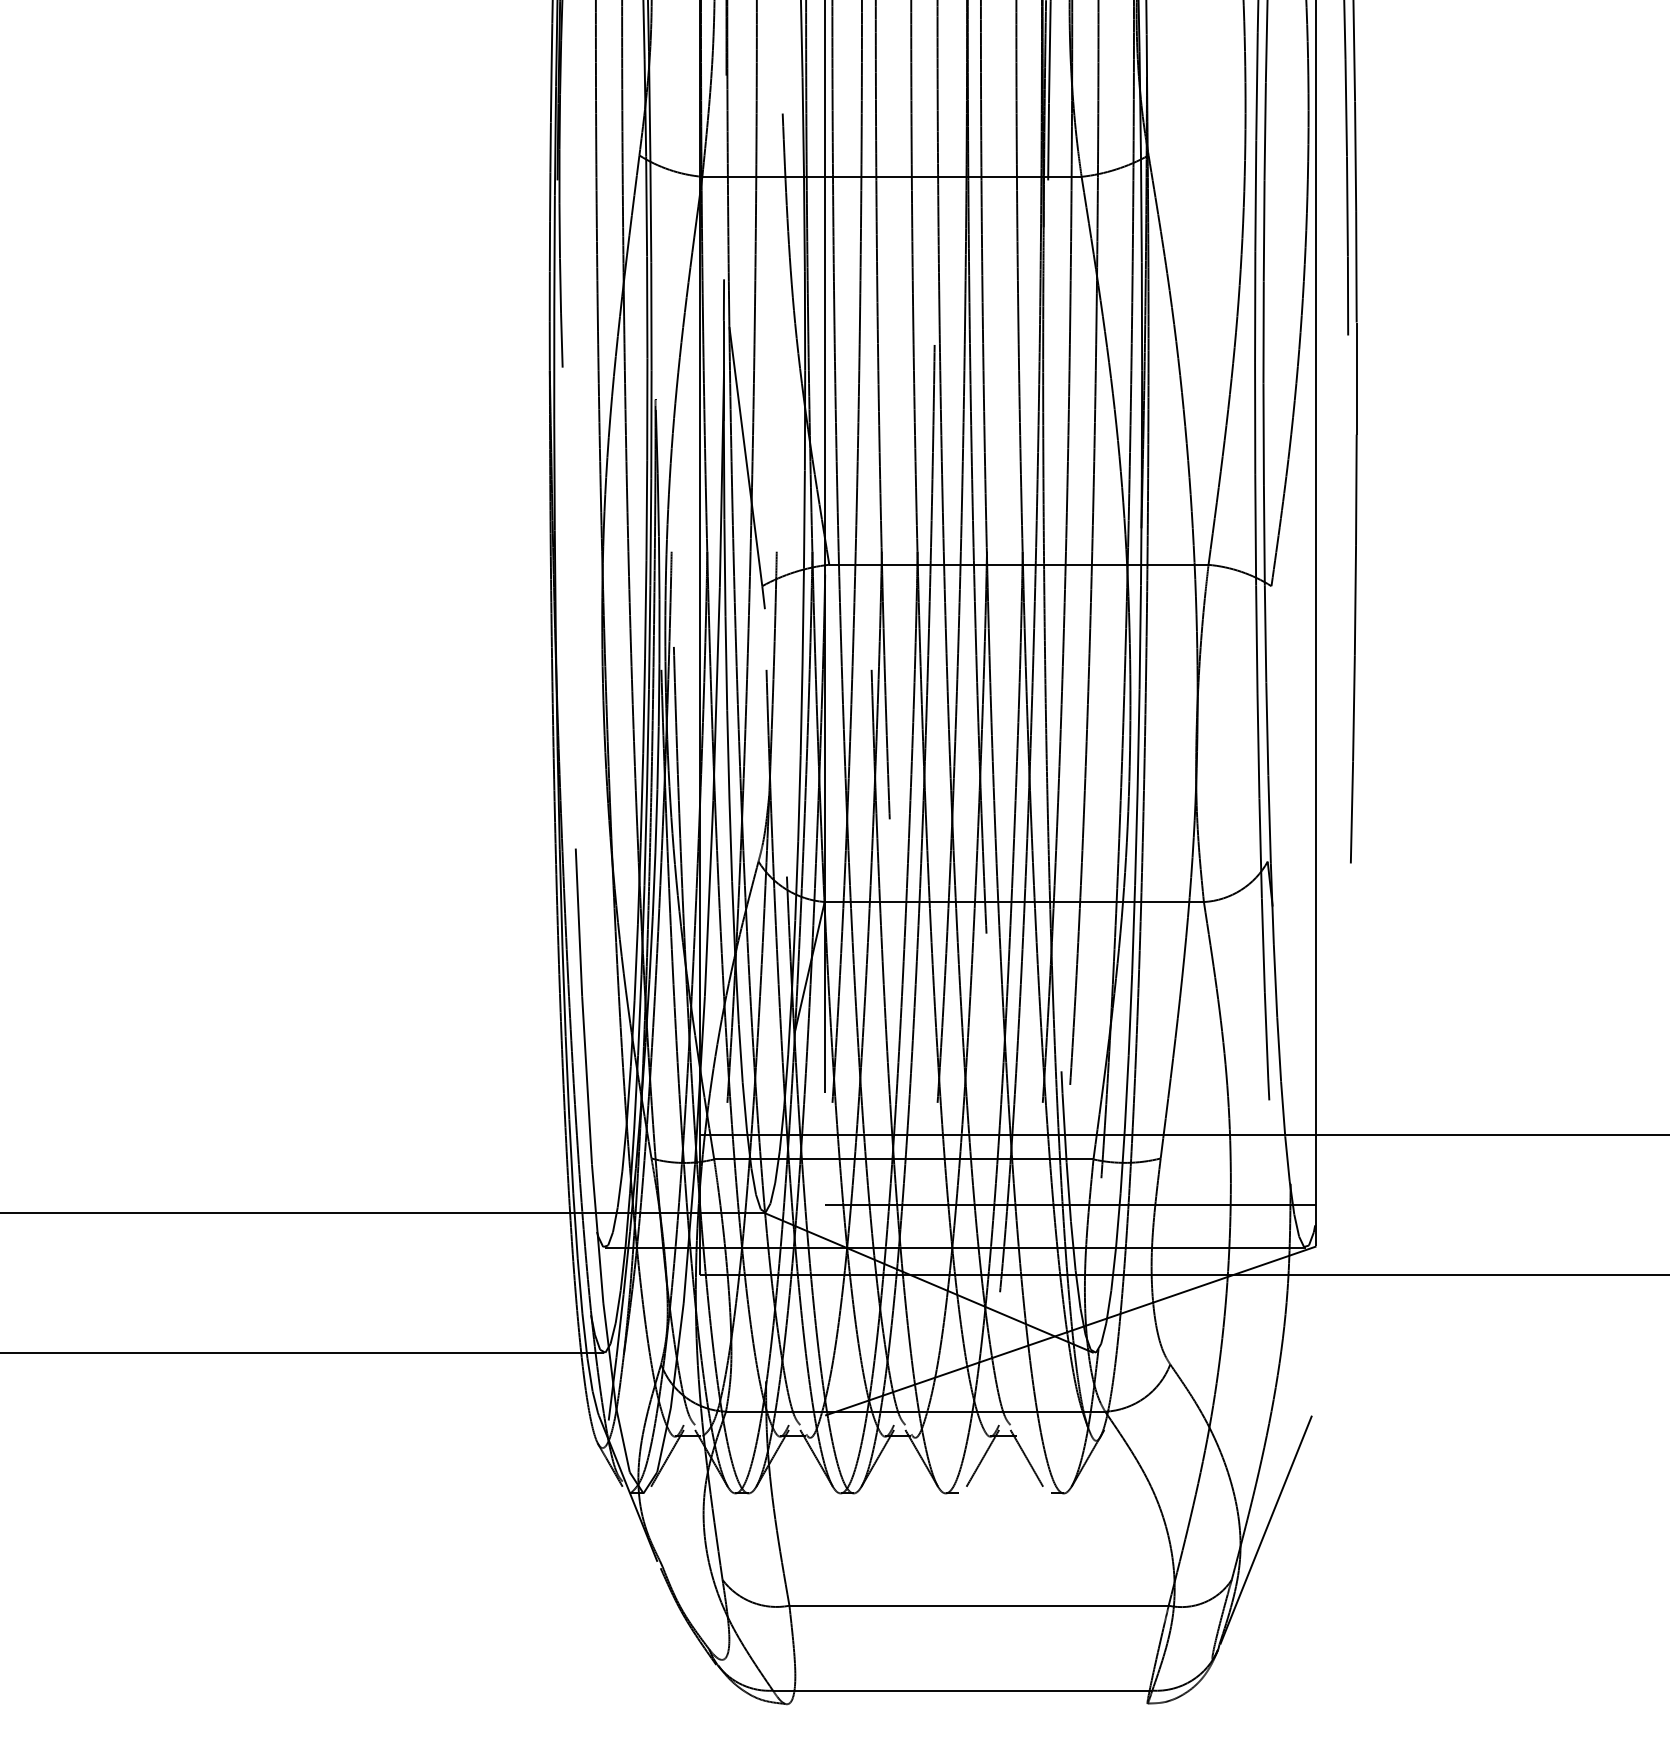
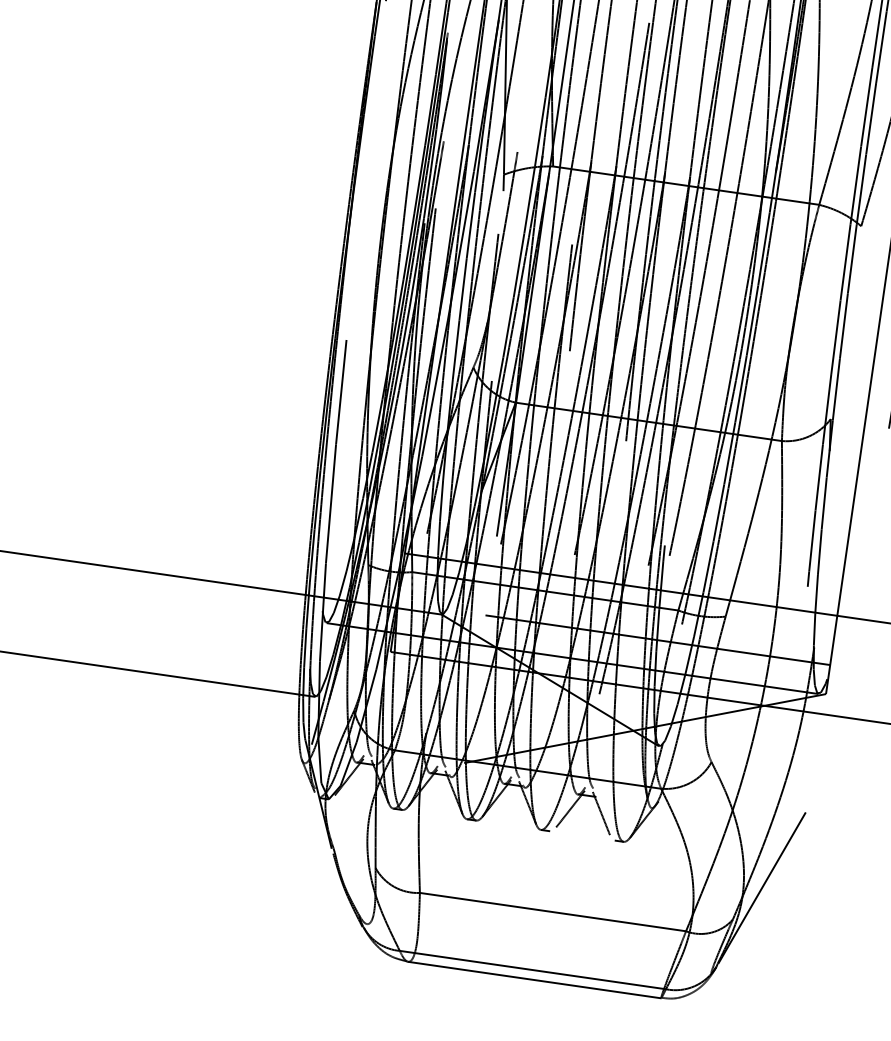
line: (967, 1704) -> (534, 980), added

